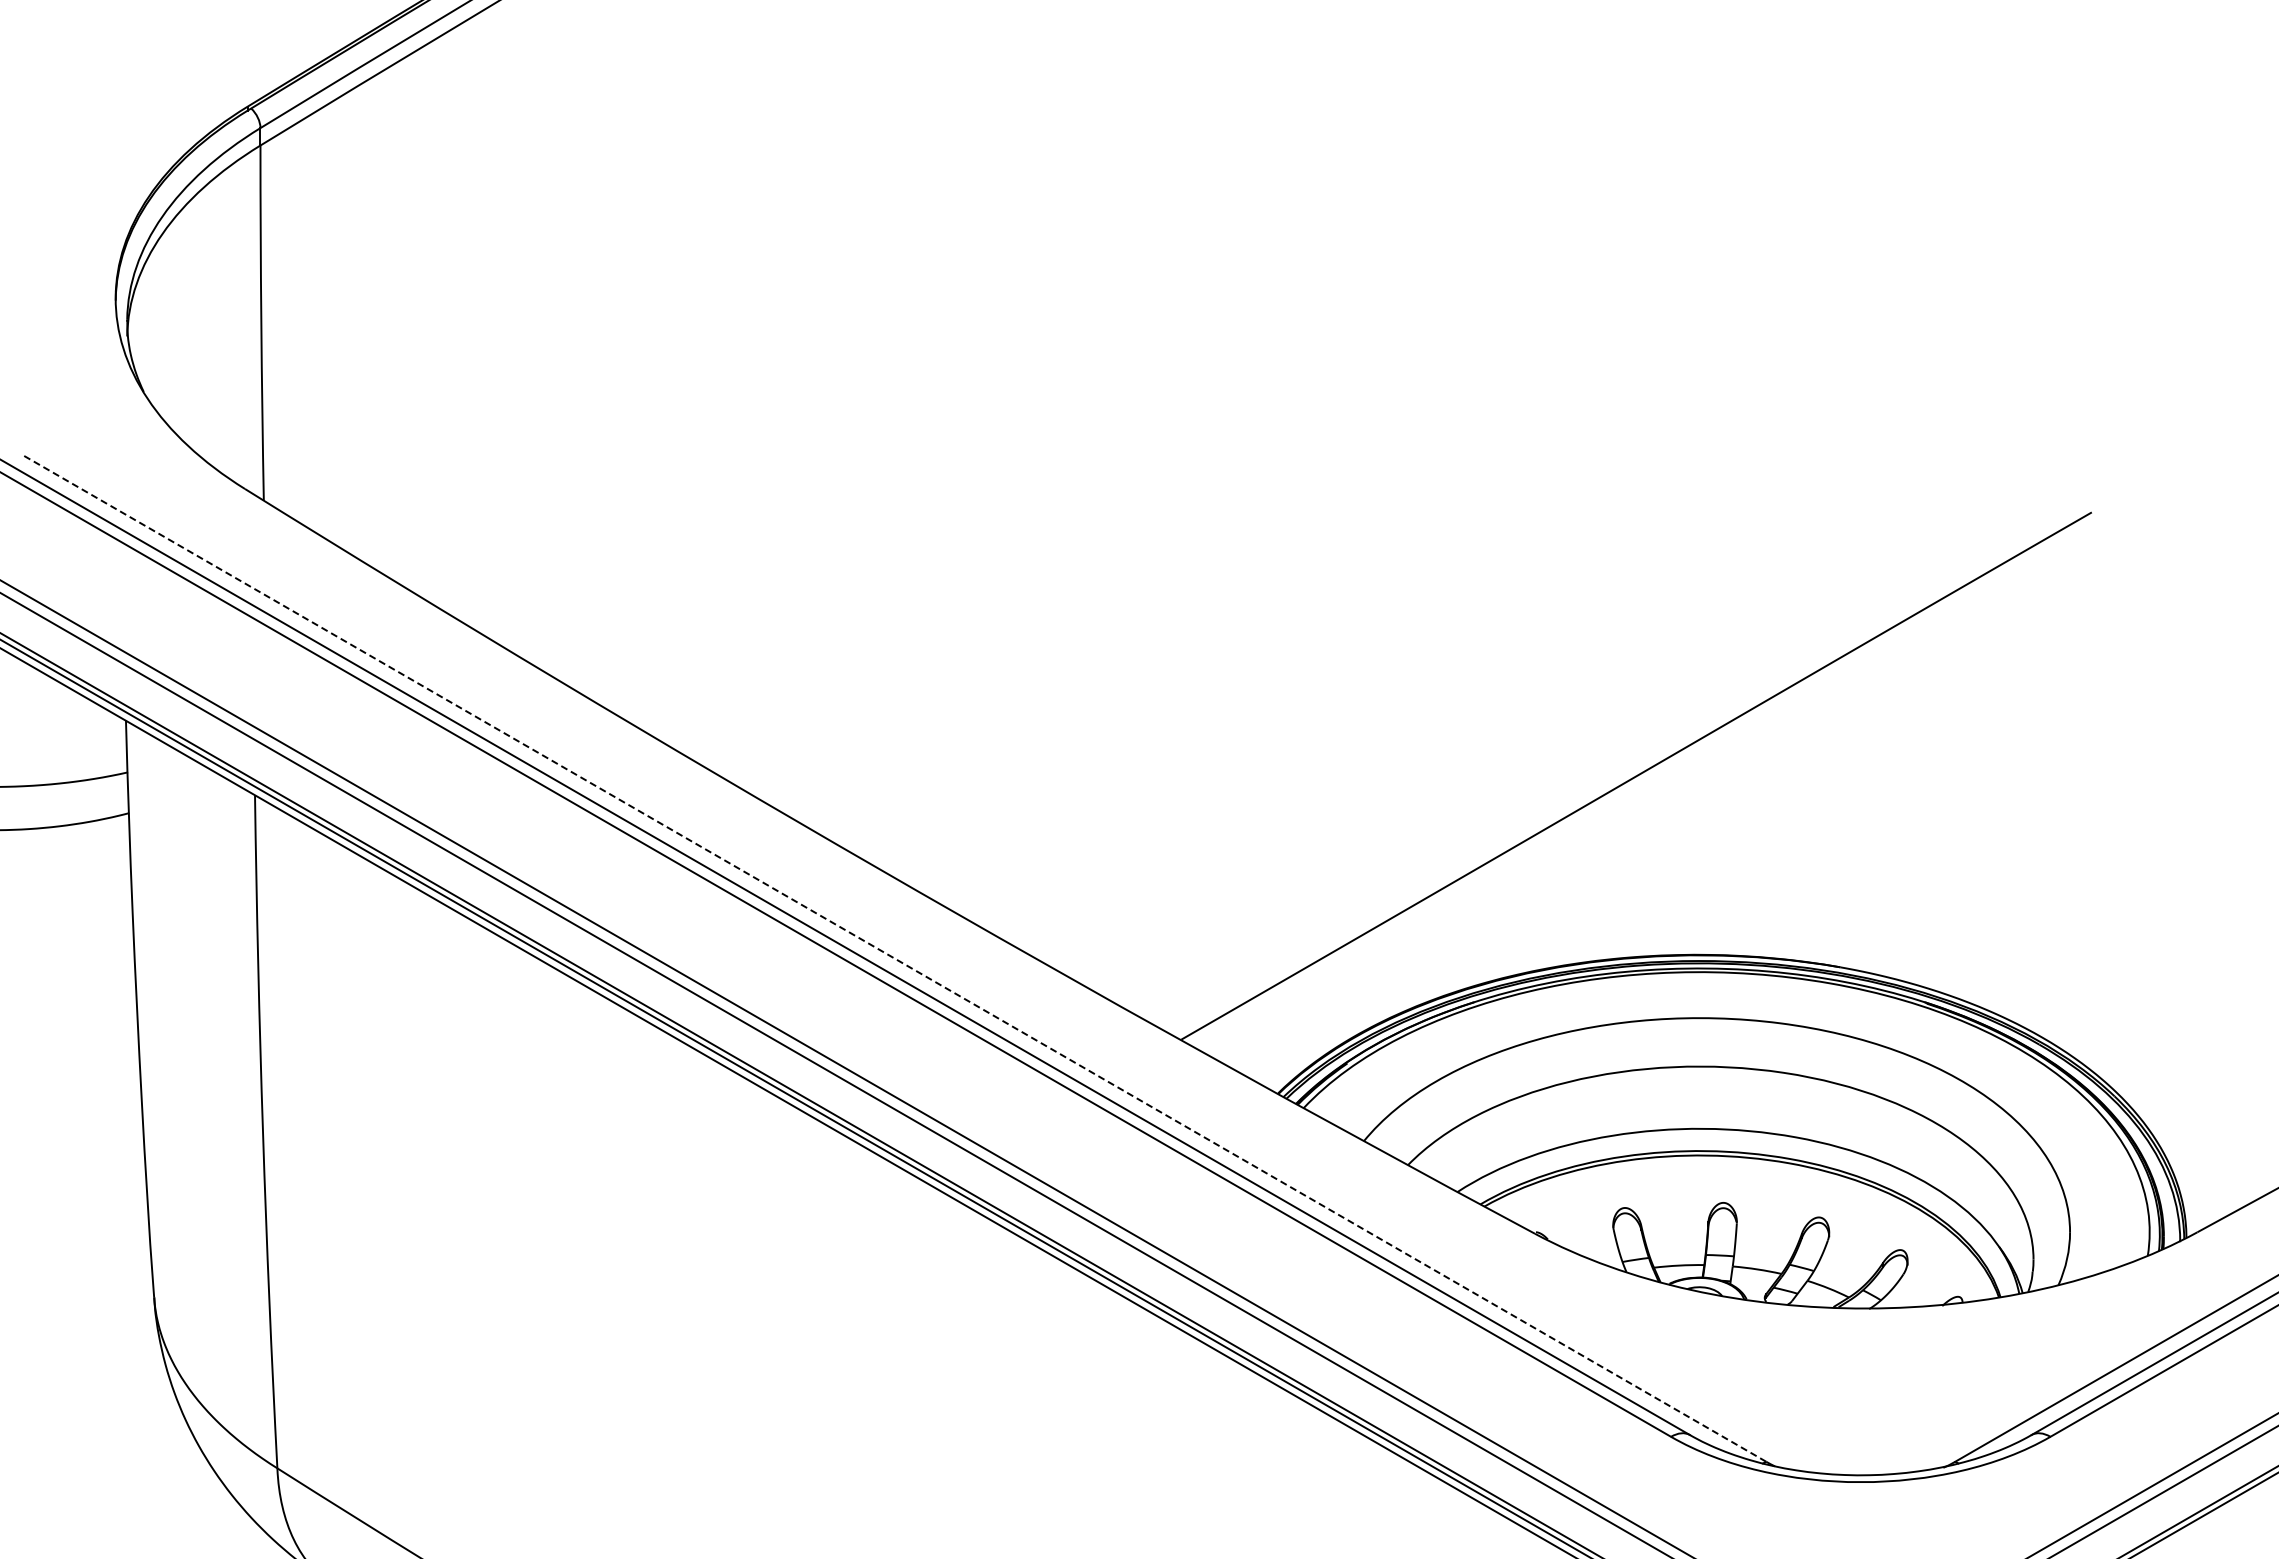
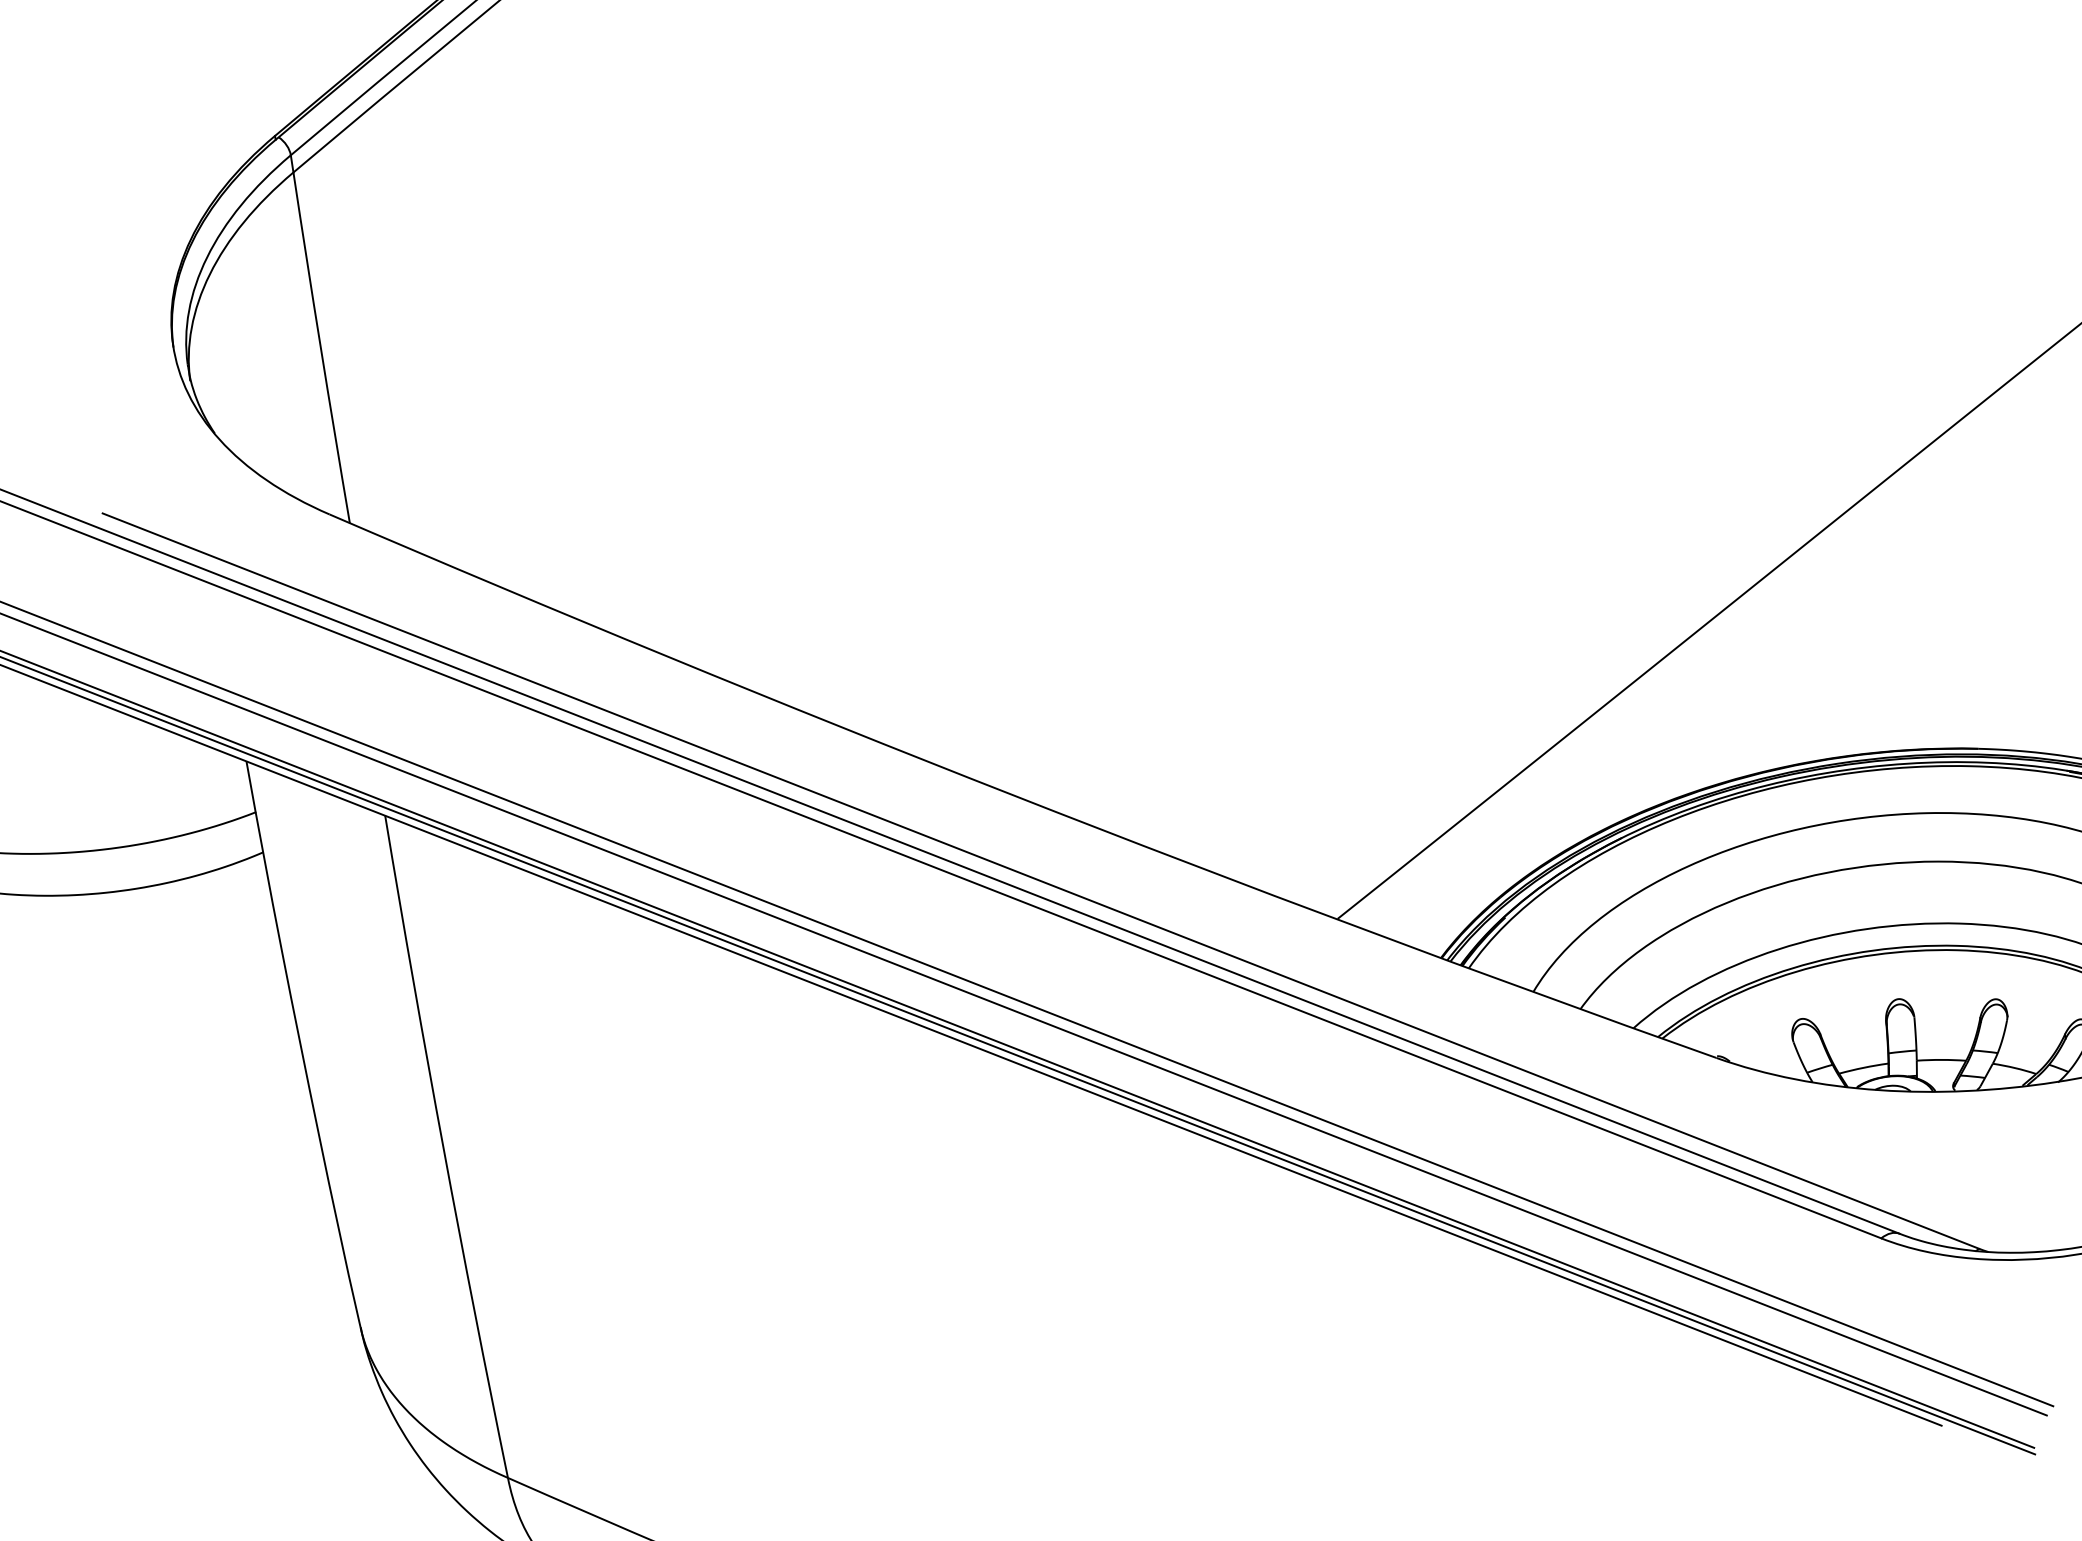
line: (893, 957) -> (1040, 880), dashed -> solid

